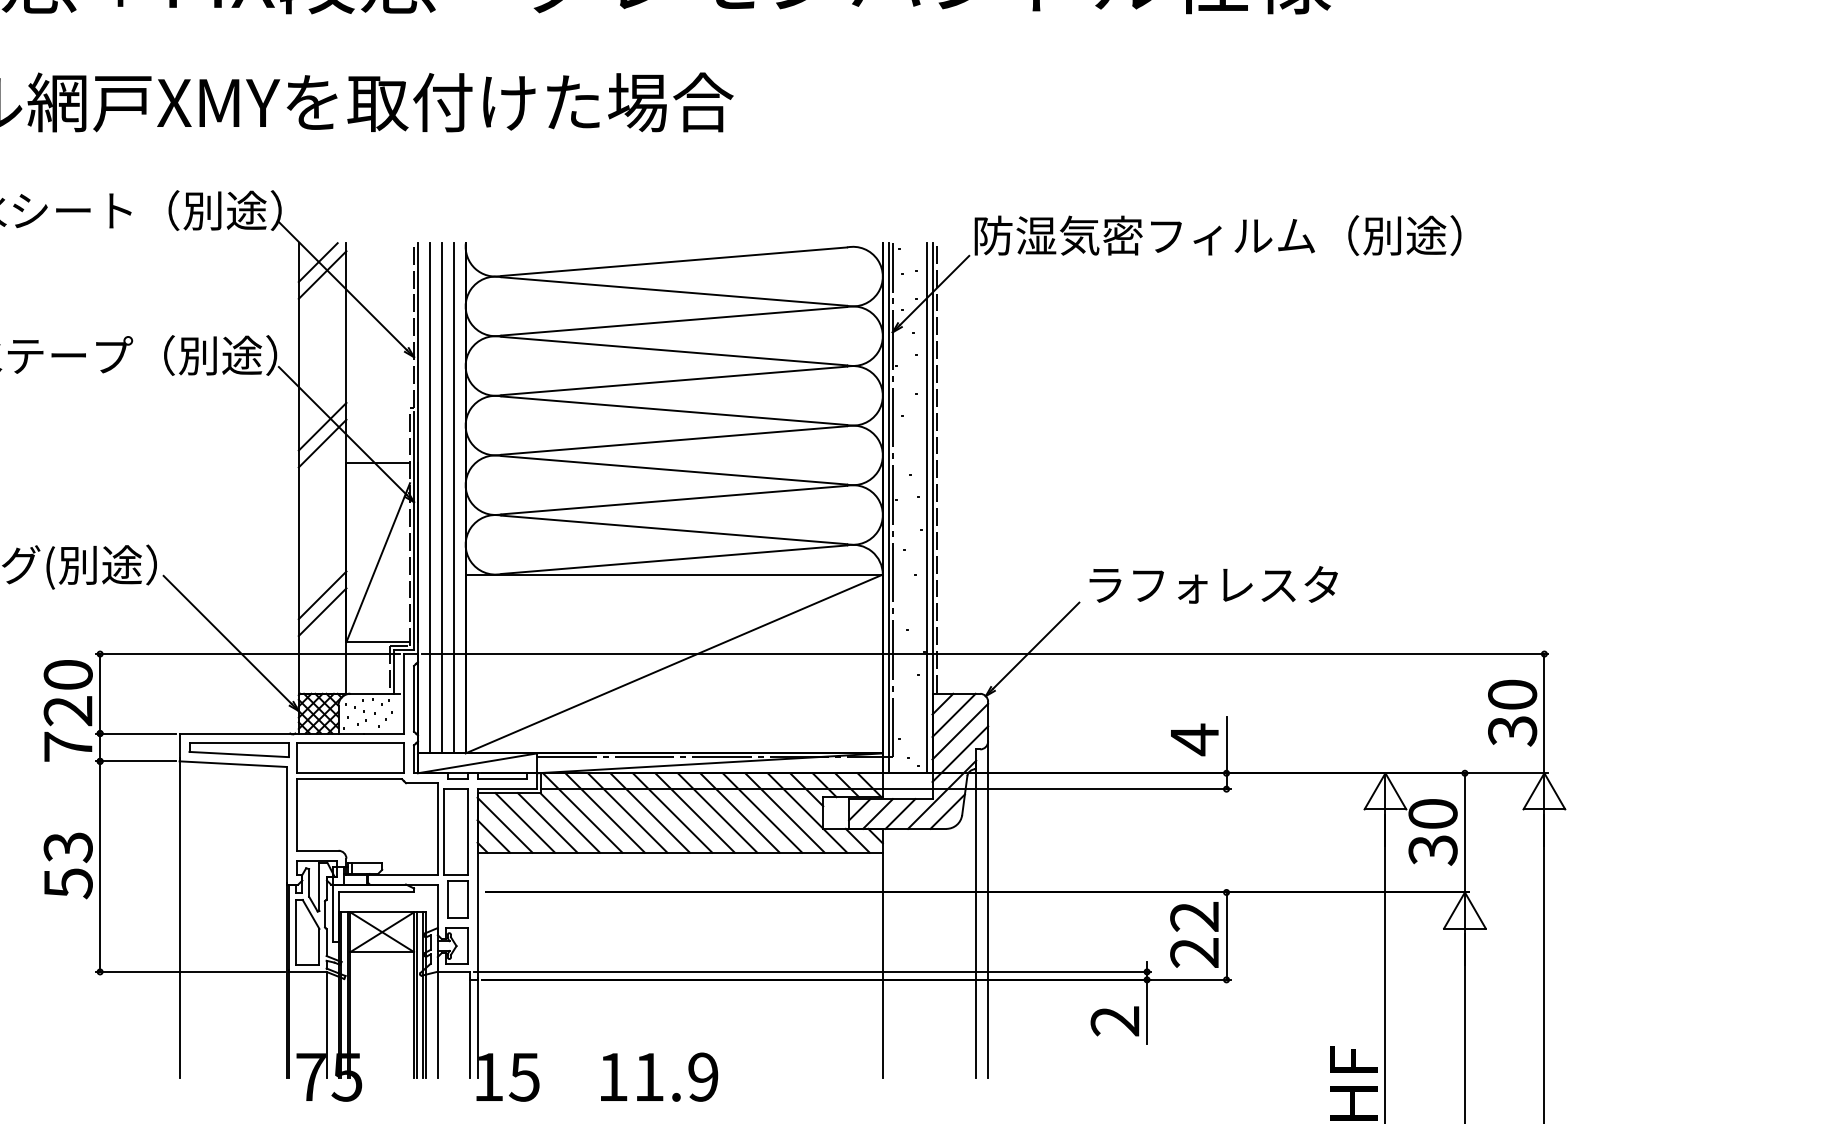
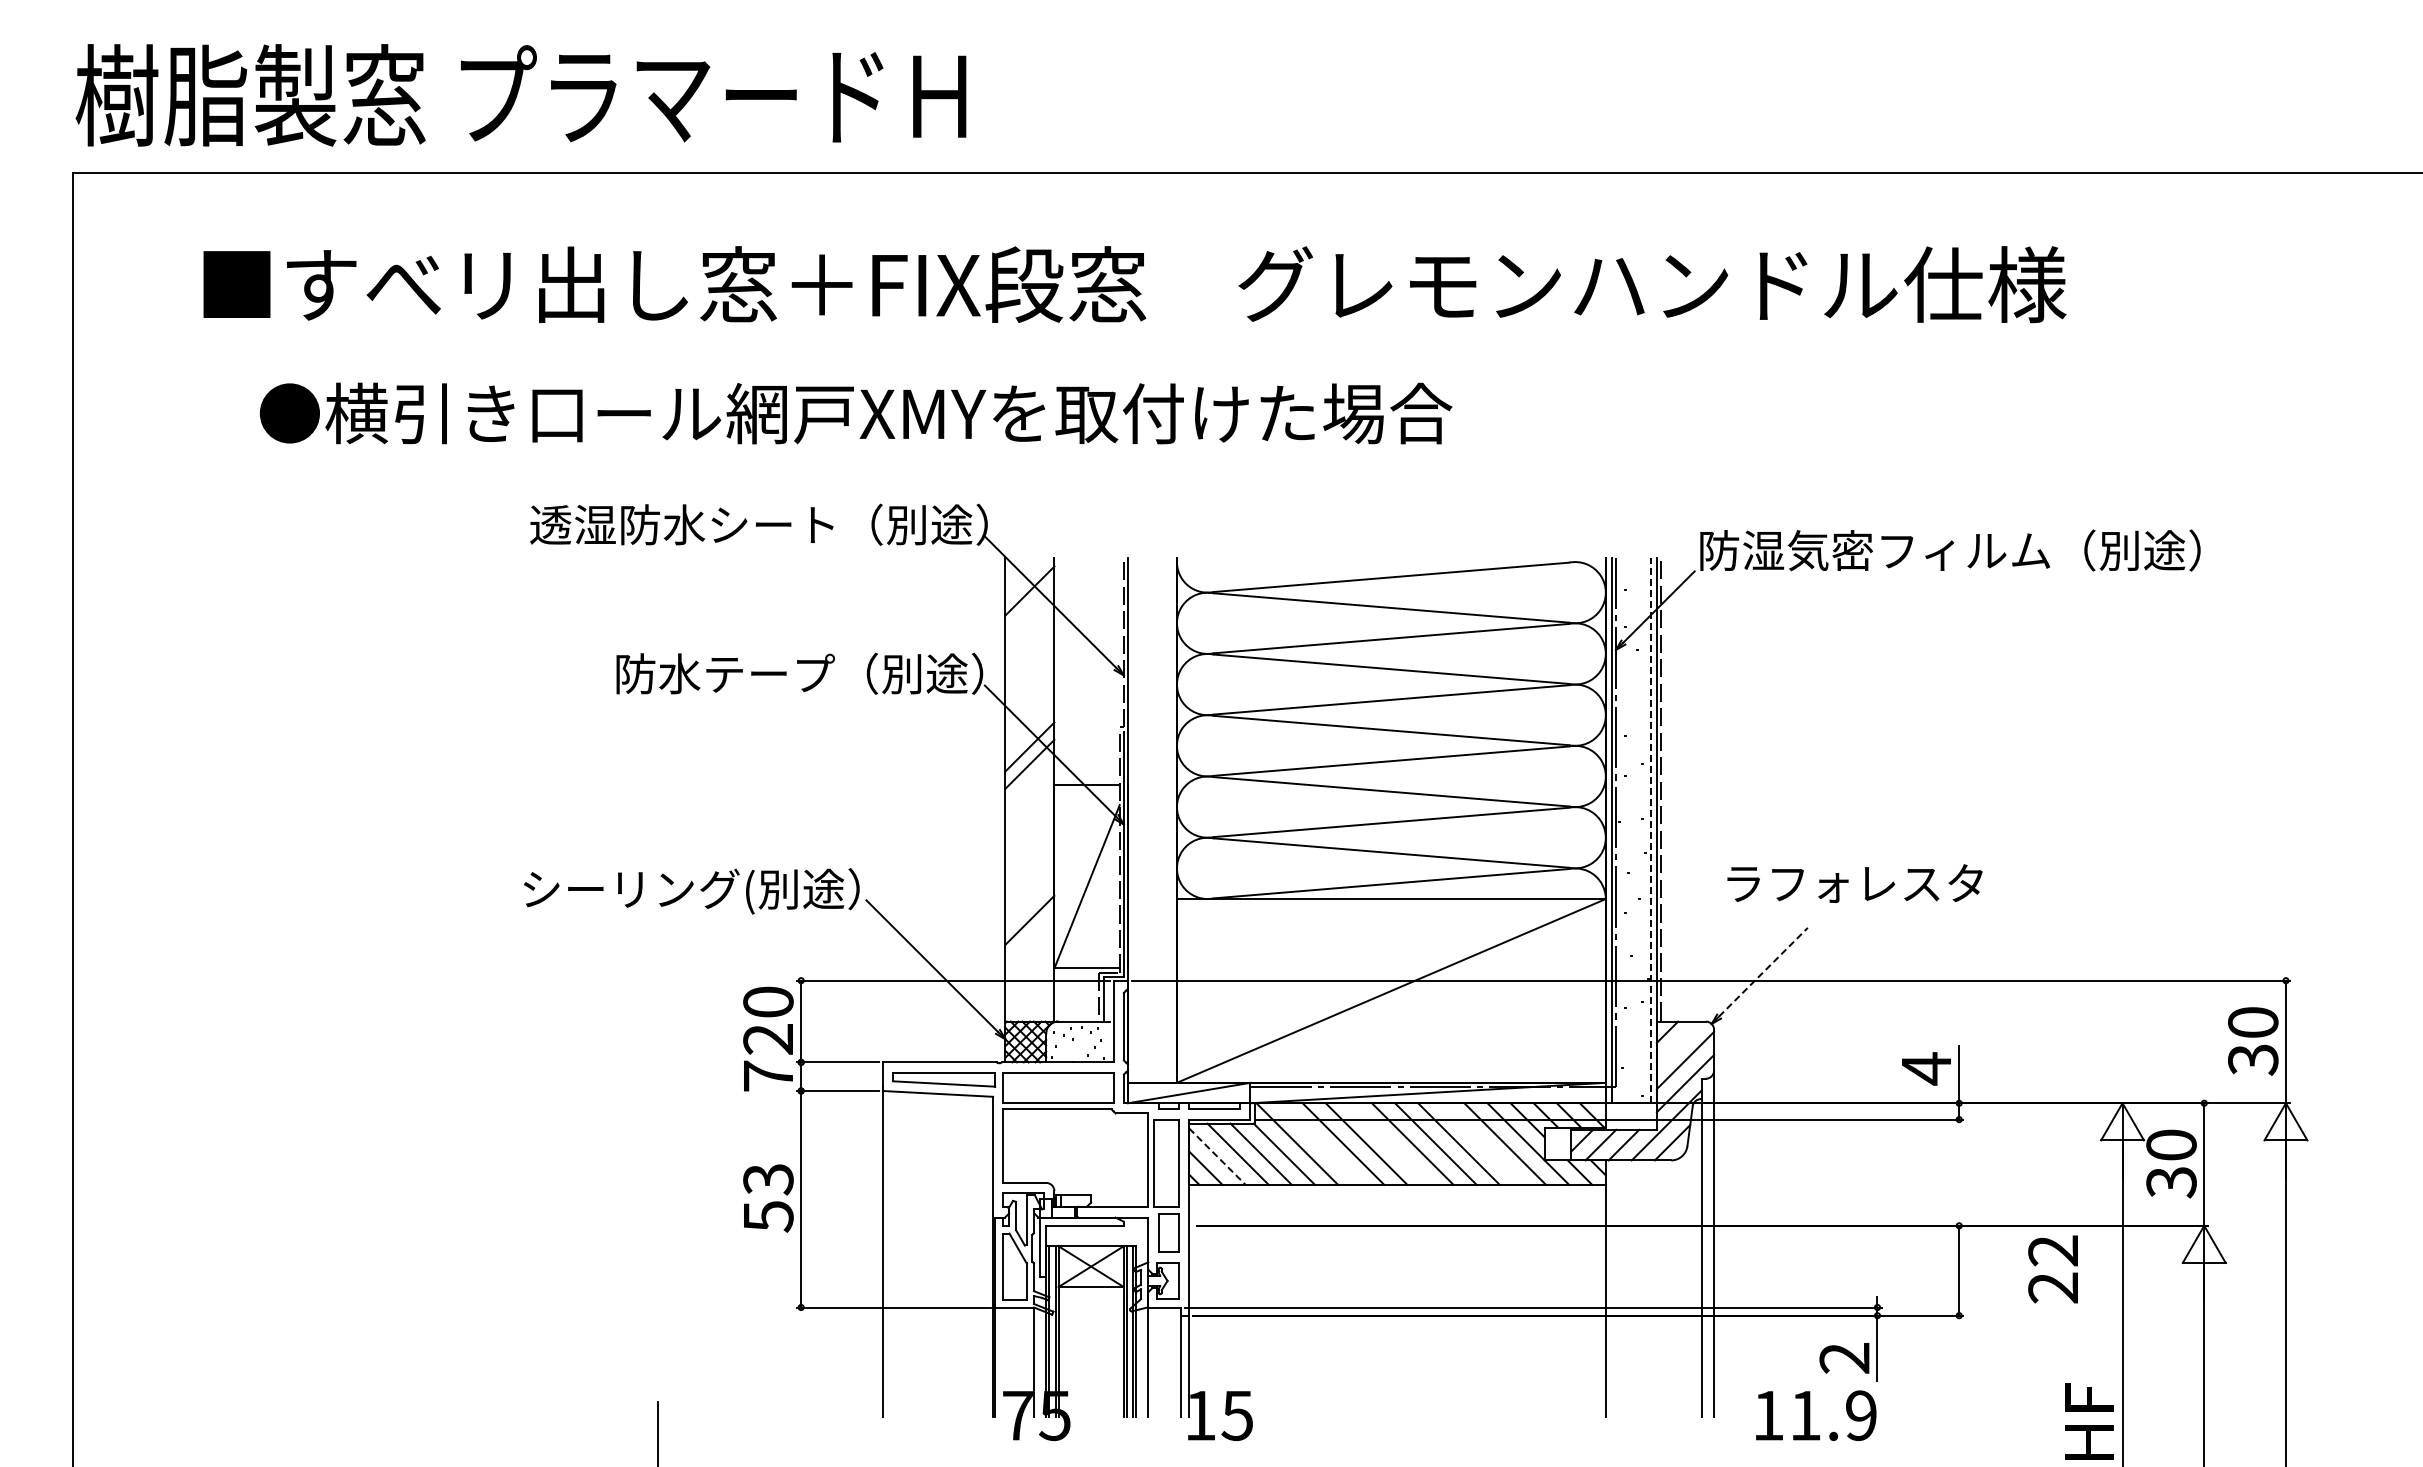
line: (318, 262) -> (1025, 578), removed
line: (430, 498) -> (1140, 820), removed
line: (441, 498) -> (1152, 820), removed
line: (453, 498) -> (1164, 820), removed
line: (926, 507) -> (1650, 830), solid -> dashed
text: (1213, 584) -> (1854, 883), moved
line: (322, 612) -> (1029, 937), removed
line: (1036, 646) -> (1763, 972), solid -> dashed
line: (953, 715) -> (1678, 1043), removed
line: (605, 812) -> (1320, 1143), removed
line: (672, 812) -> (1389, 1143), removed
line: (762, 812) -> (1482, 1143), removed
line: (505, 825) -> (1217, 1156), solid -> dashed
text: (1193, 934) -> (2052, 1269), moved
text: (659, 1076) -> (1816, 1415), moved

